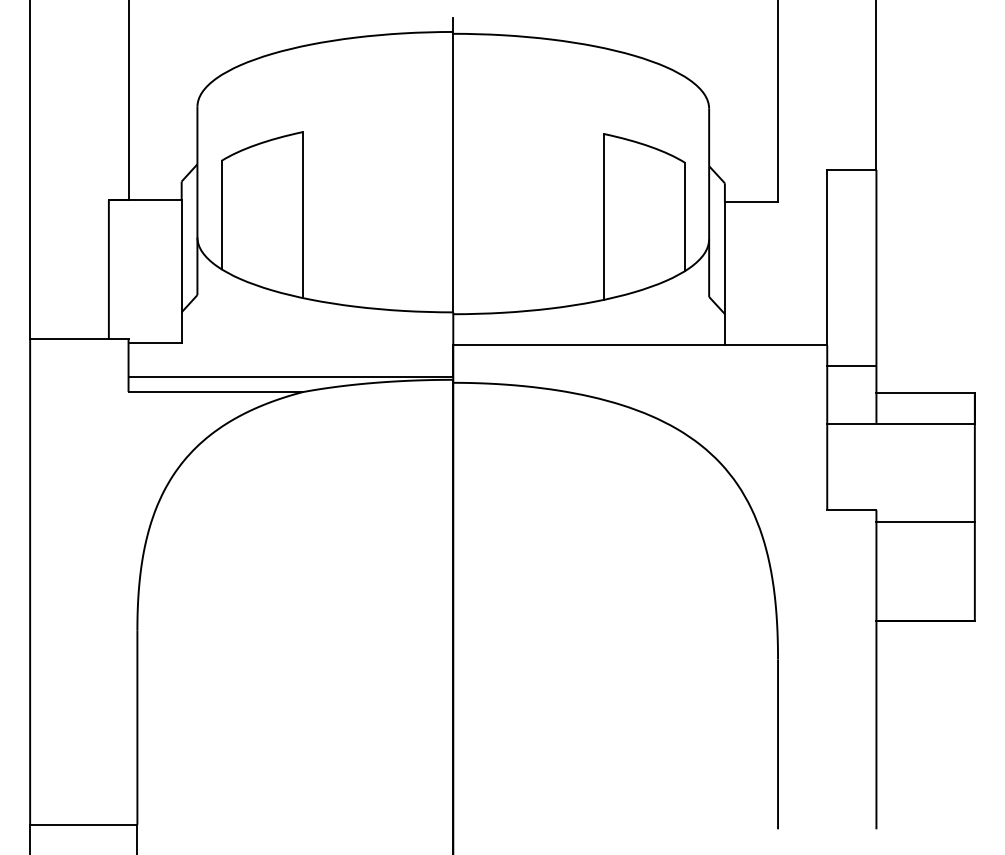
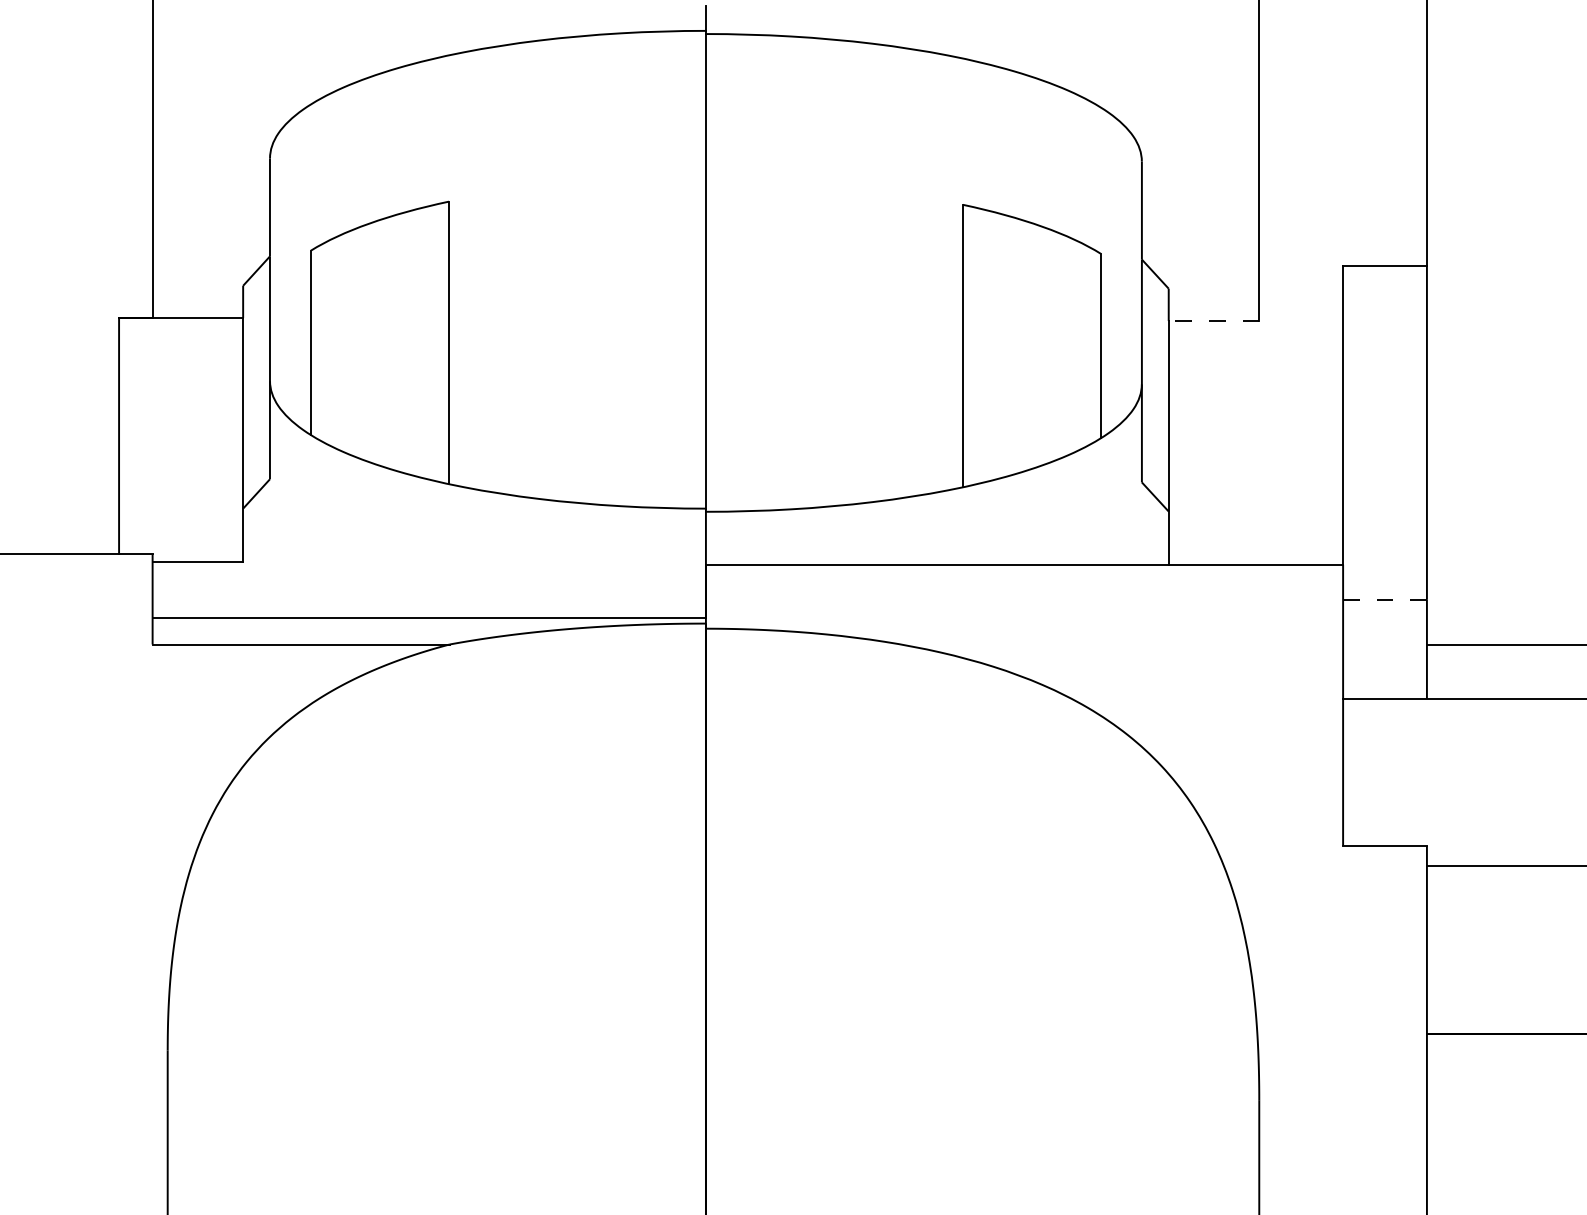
line: (751, 202) -> (1214, 321), solid -> dashed
line: (851, 365) -> (1384, 599), solid -> dashed

